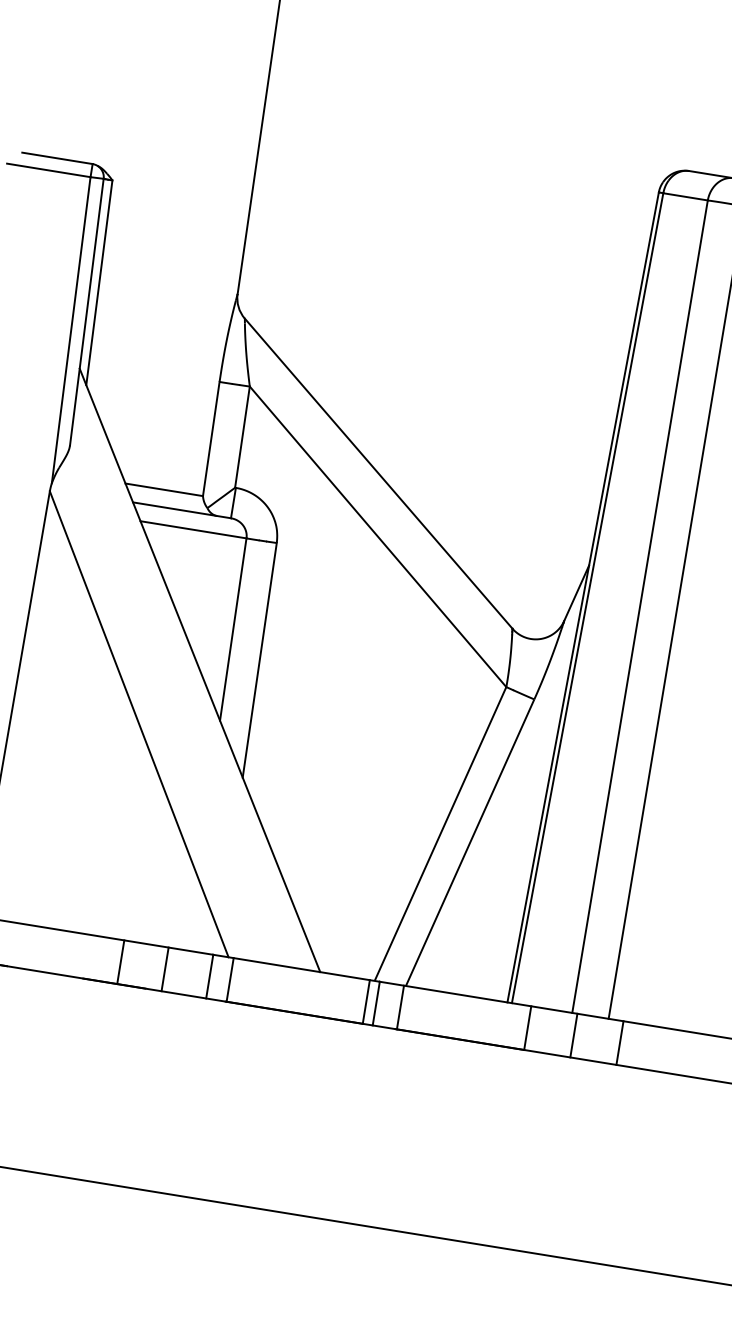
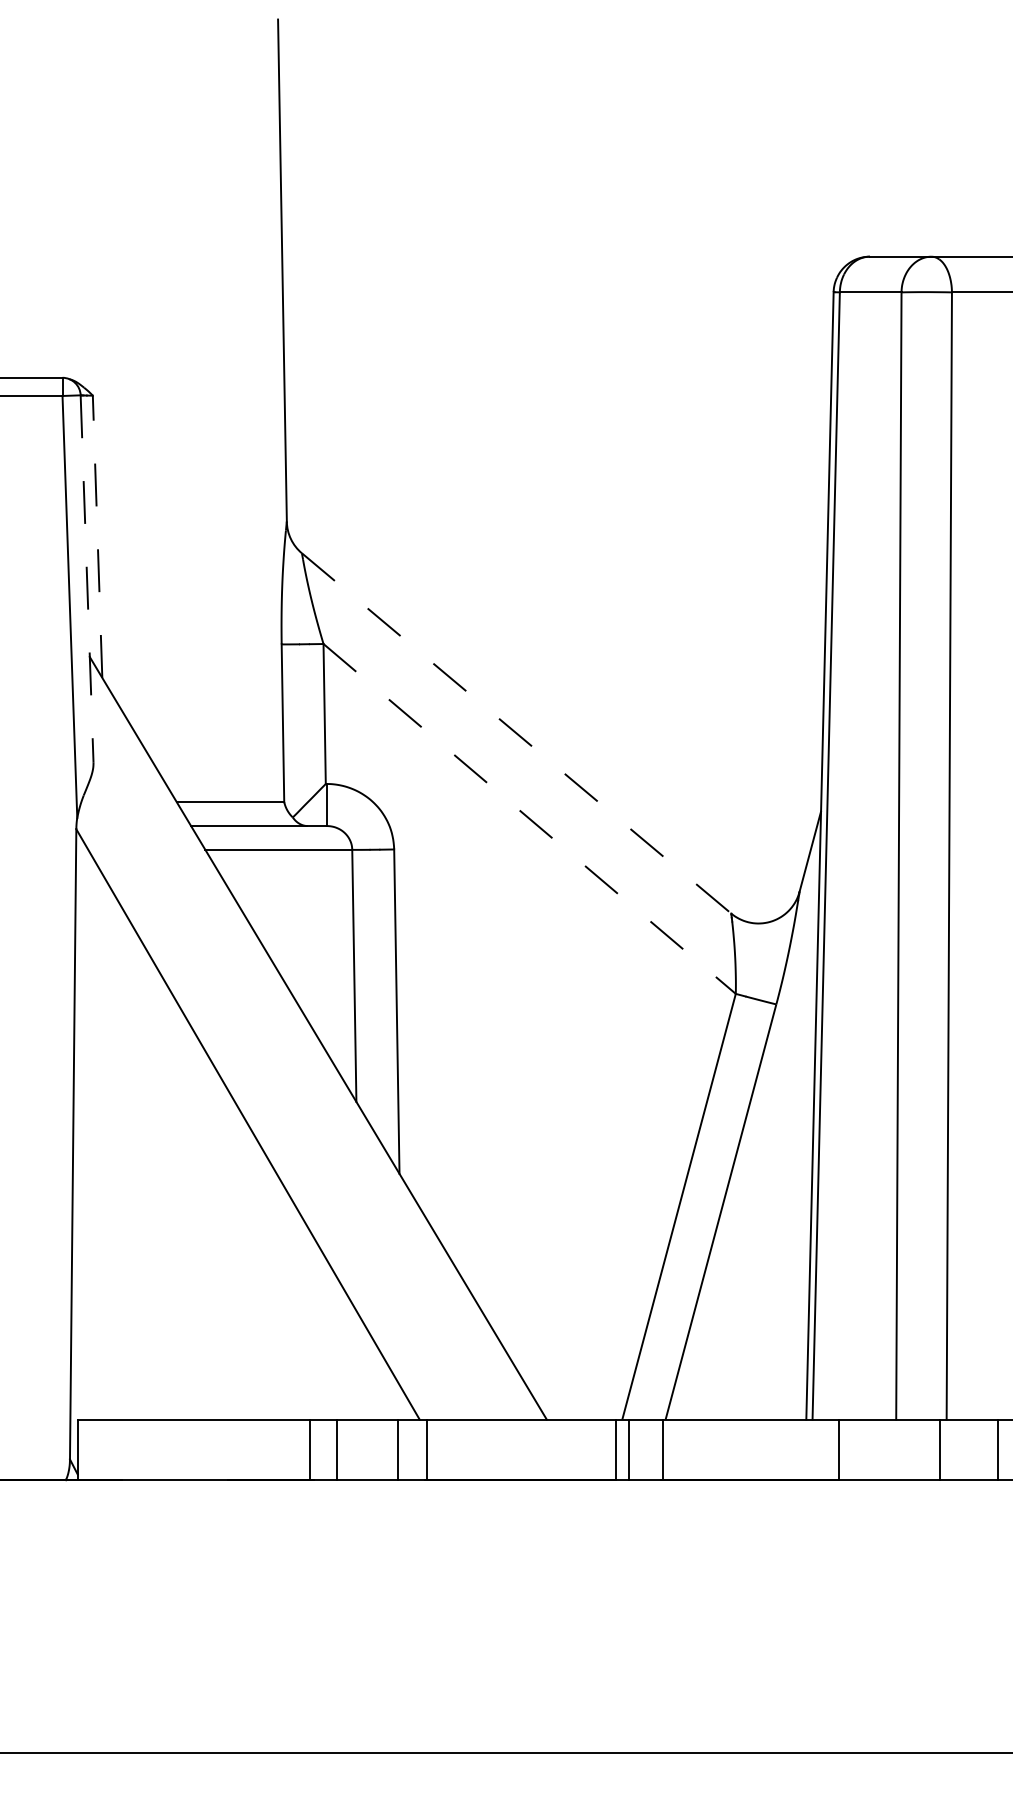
line: (99, 282) -> (97, 536), solid -> dashed
line: (87, 312) -> (87, 579), solid -> dashed
line: (379, 473) -> (517, 733), solid -> dashed
line: (378, 537) -> (530, 819), solid -> dashed
line: (121, 961) -> (310, 1449), moved
line: (574, 1035) -> (940, 1449), moved
line: (620, 1042) -> (998, 1449), moved

